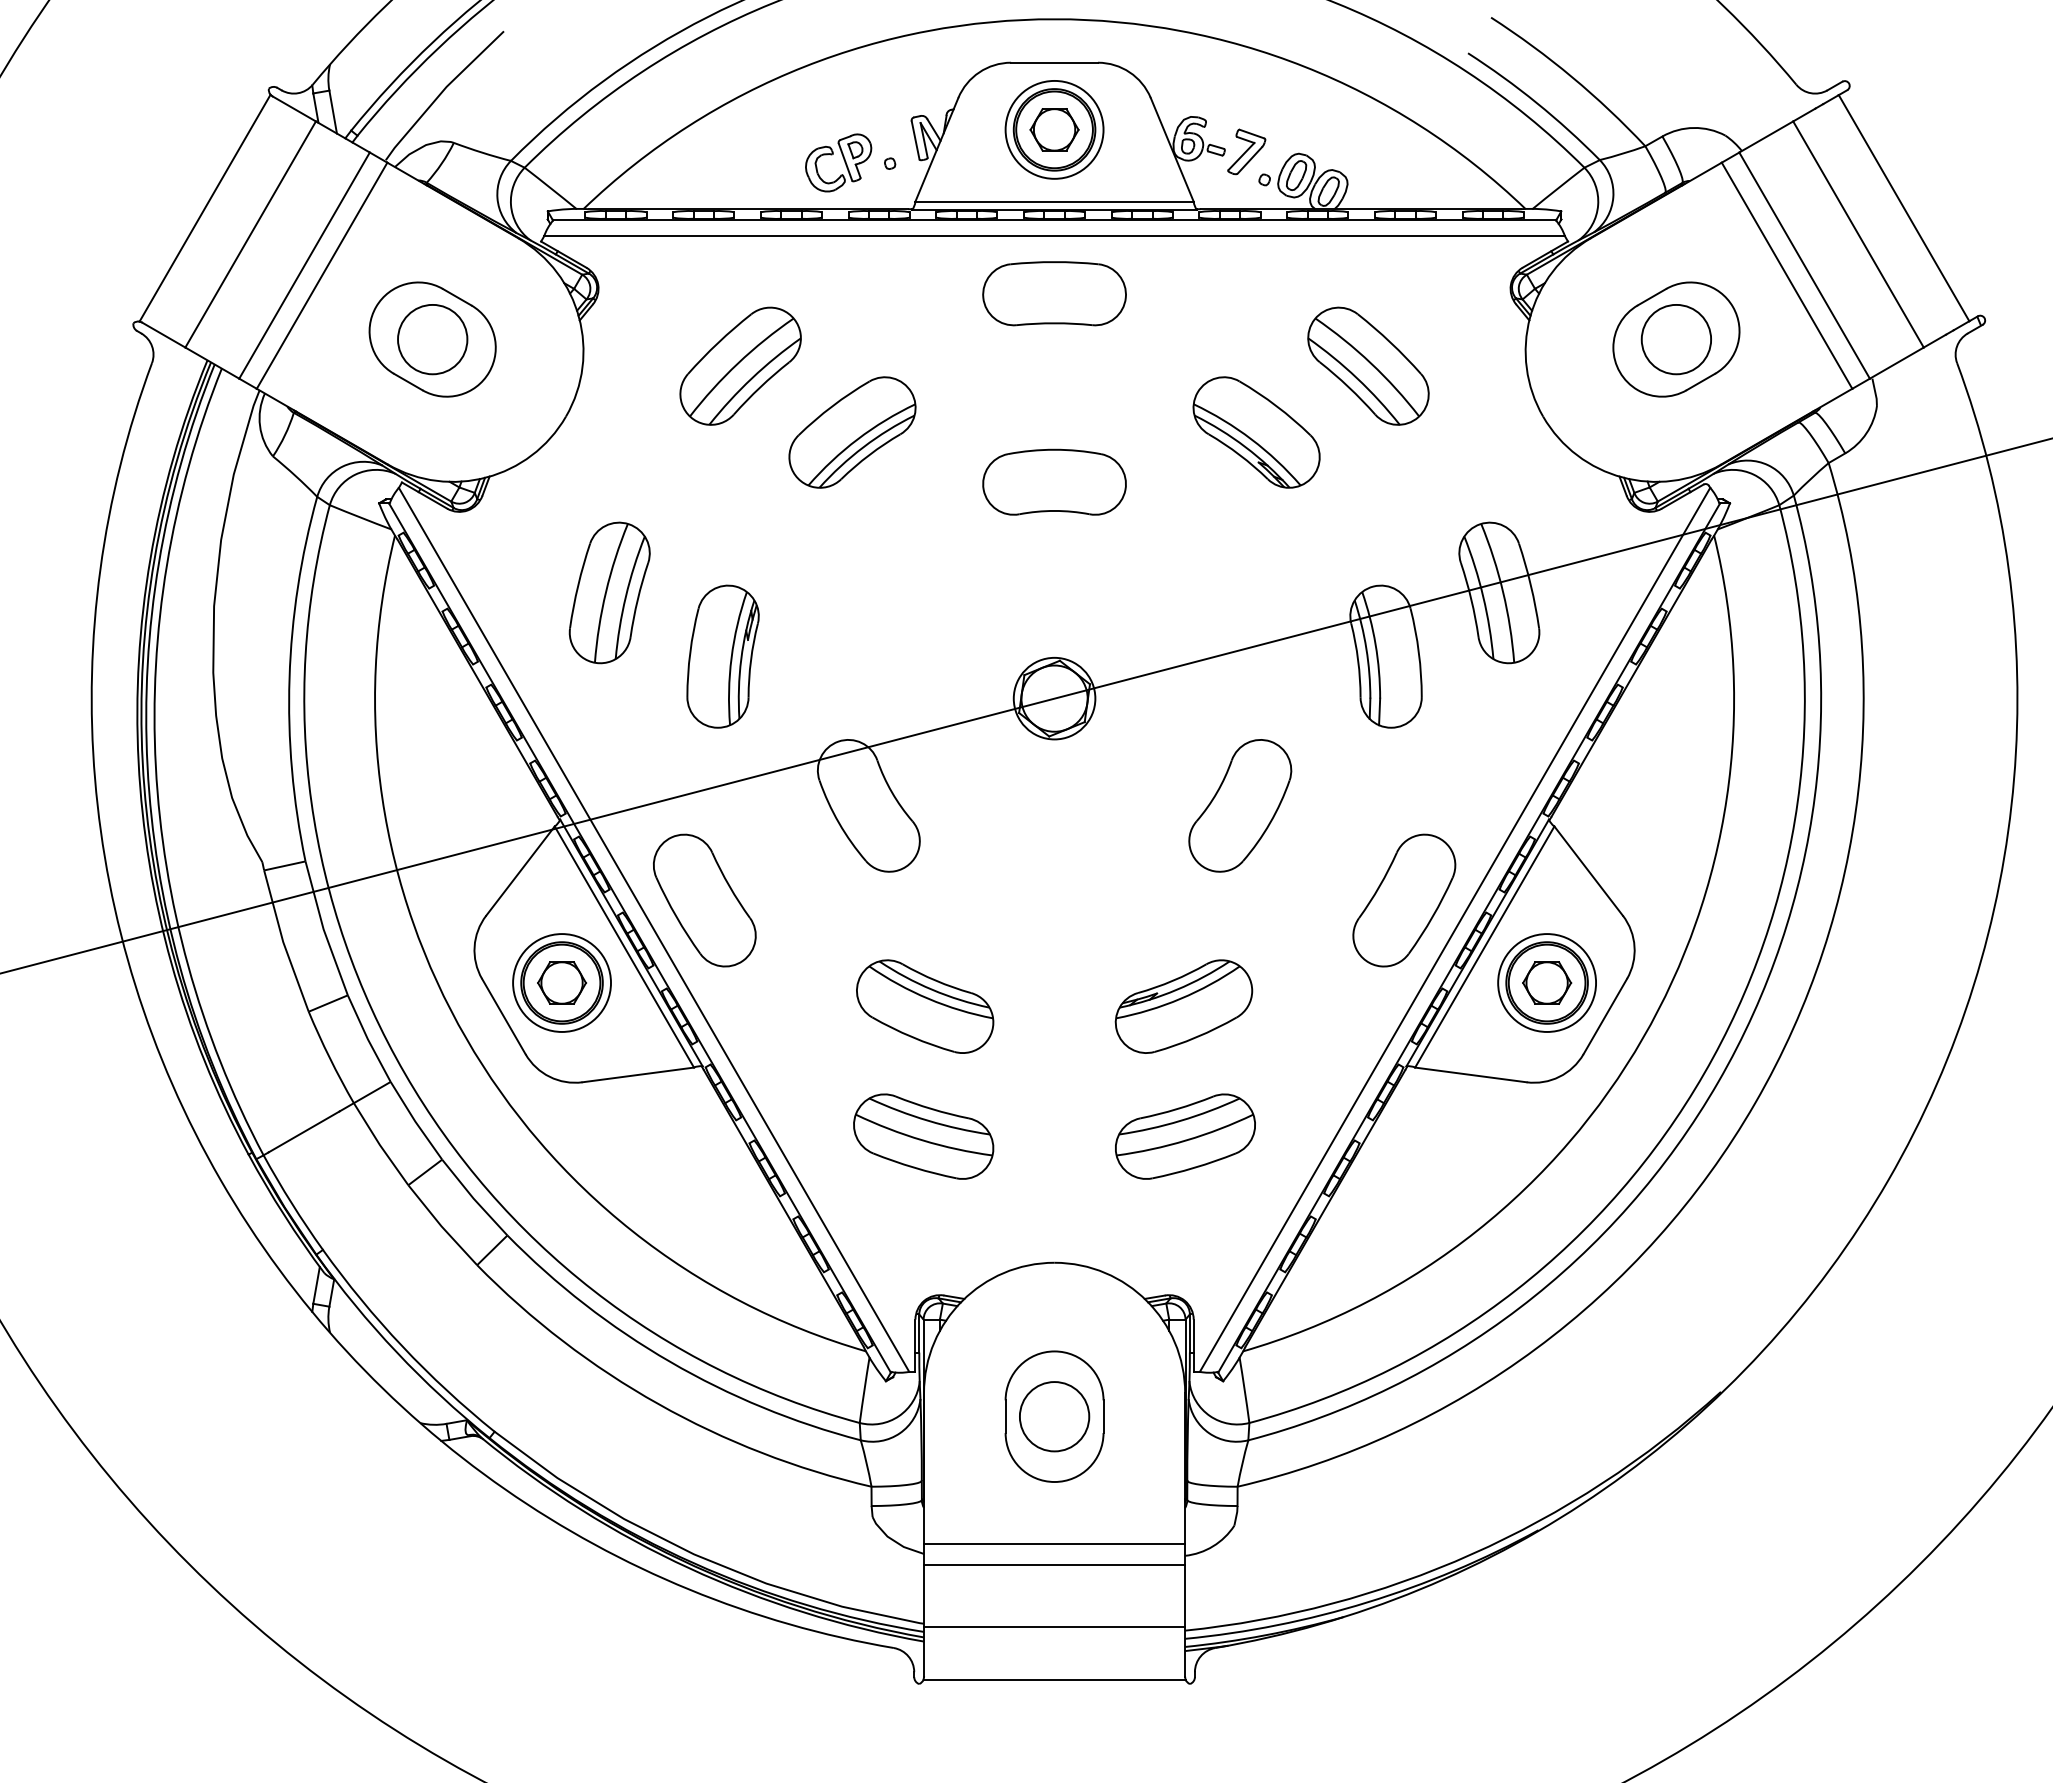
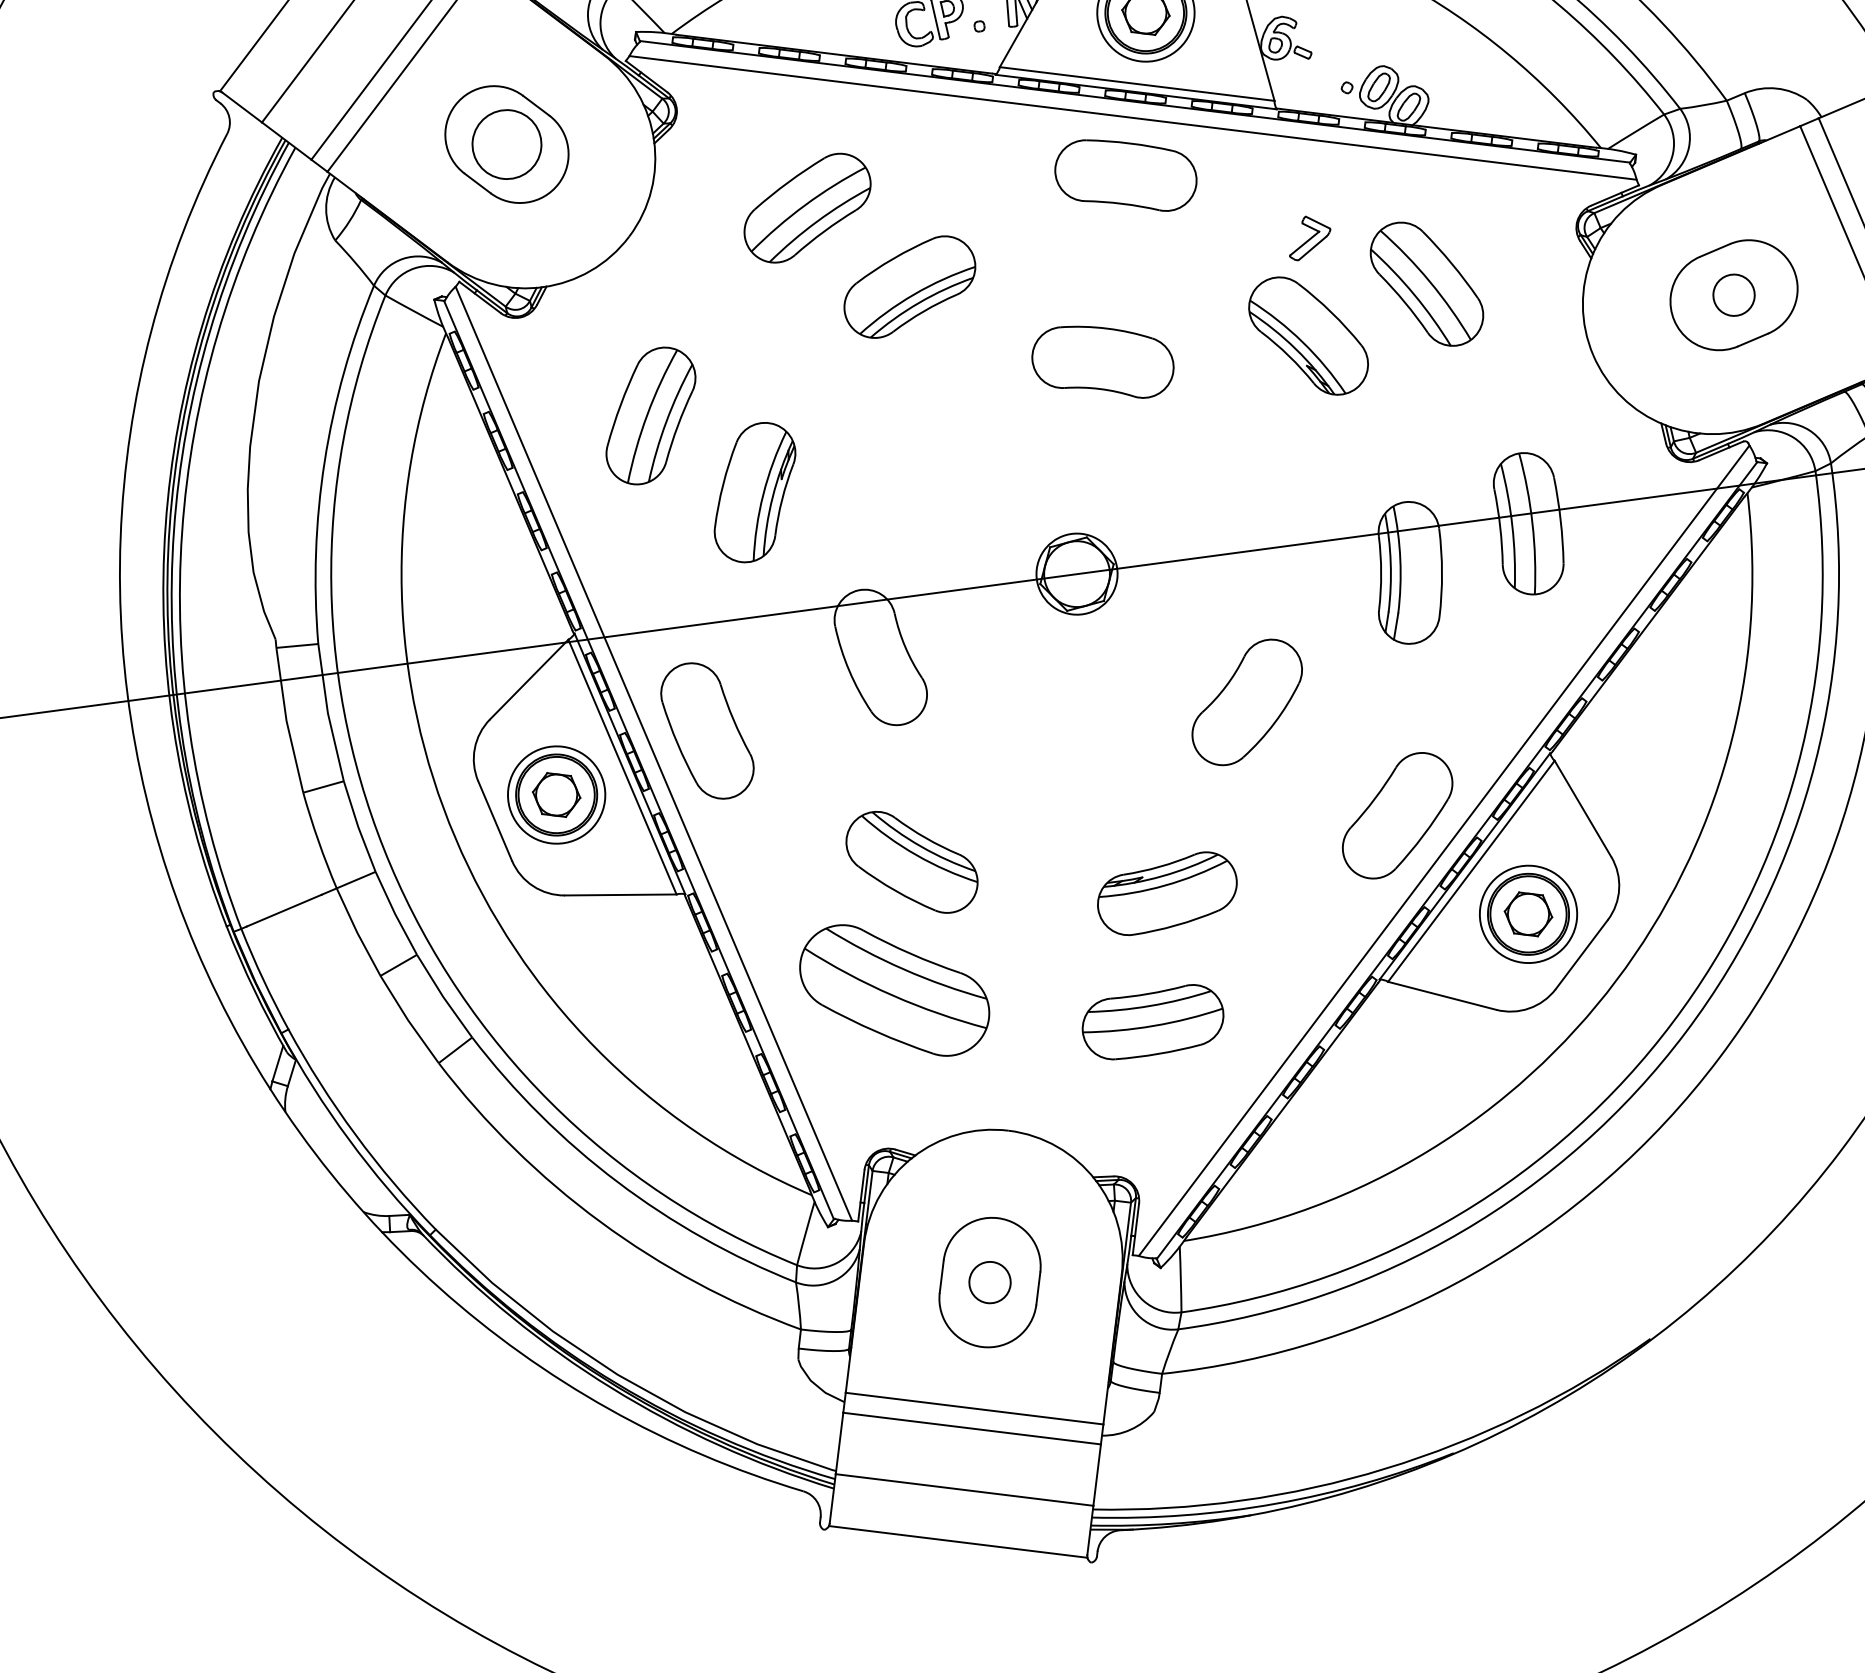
part: (1246, 151) -> (1310, 239), moved
circle: (1676, 339) -> (1734, 295), size x0.6
part: (923, 1136) -> (894, 990), size x1.4
circle: (1054, 1416) -> (989, 1282), size x0.6

